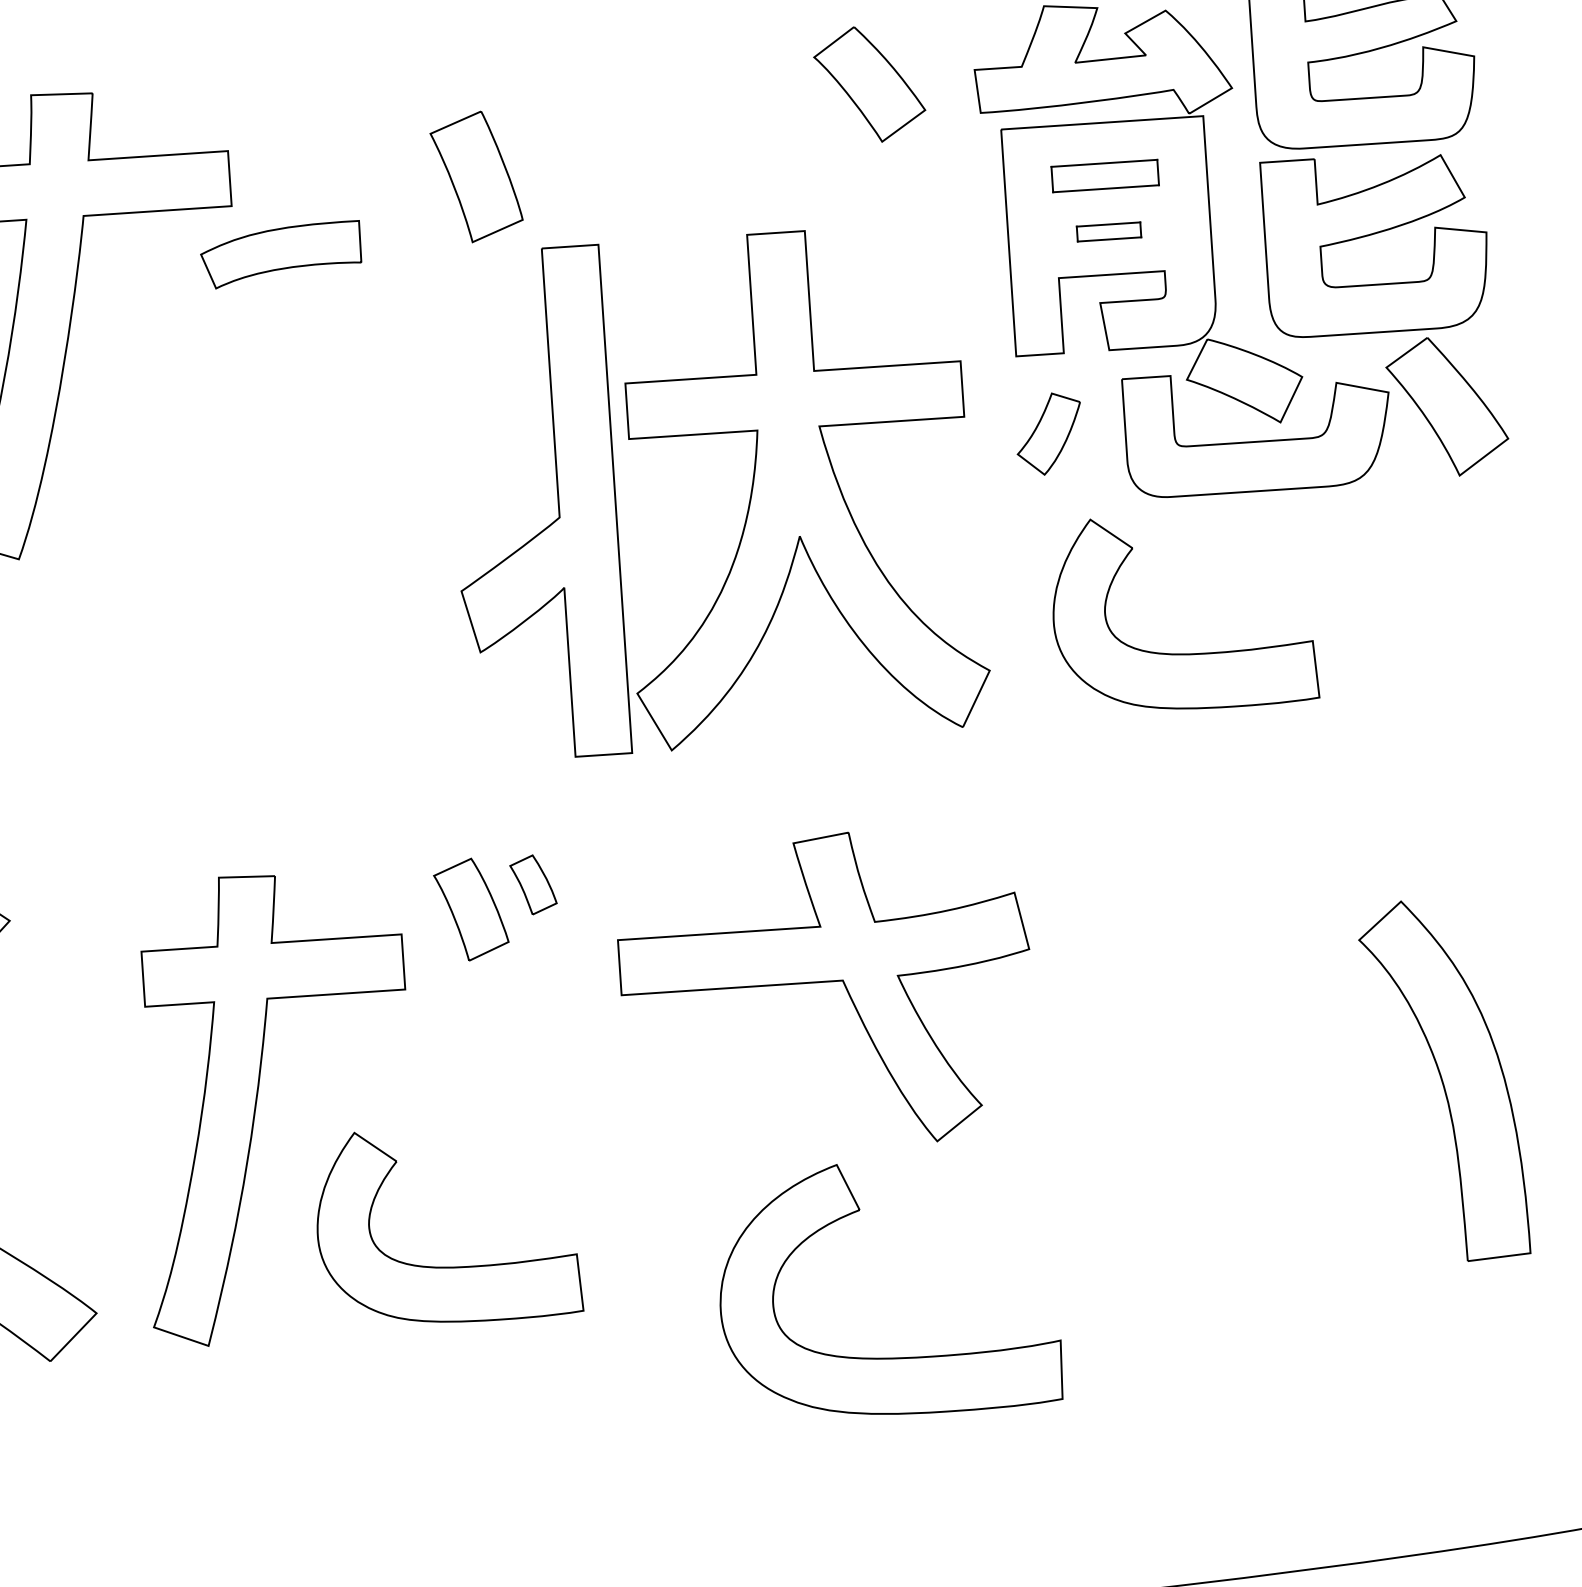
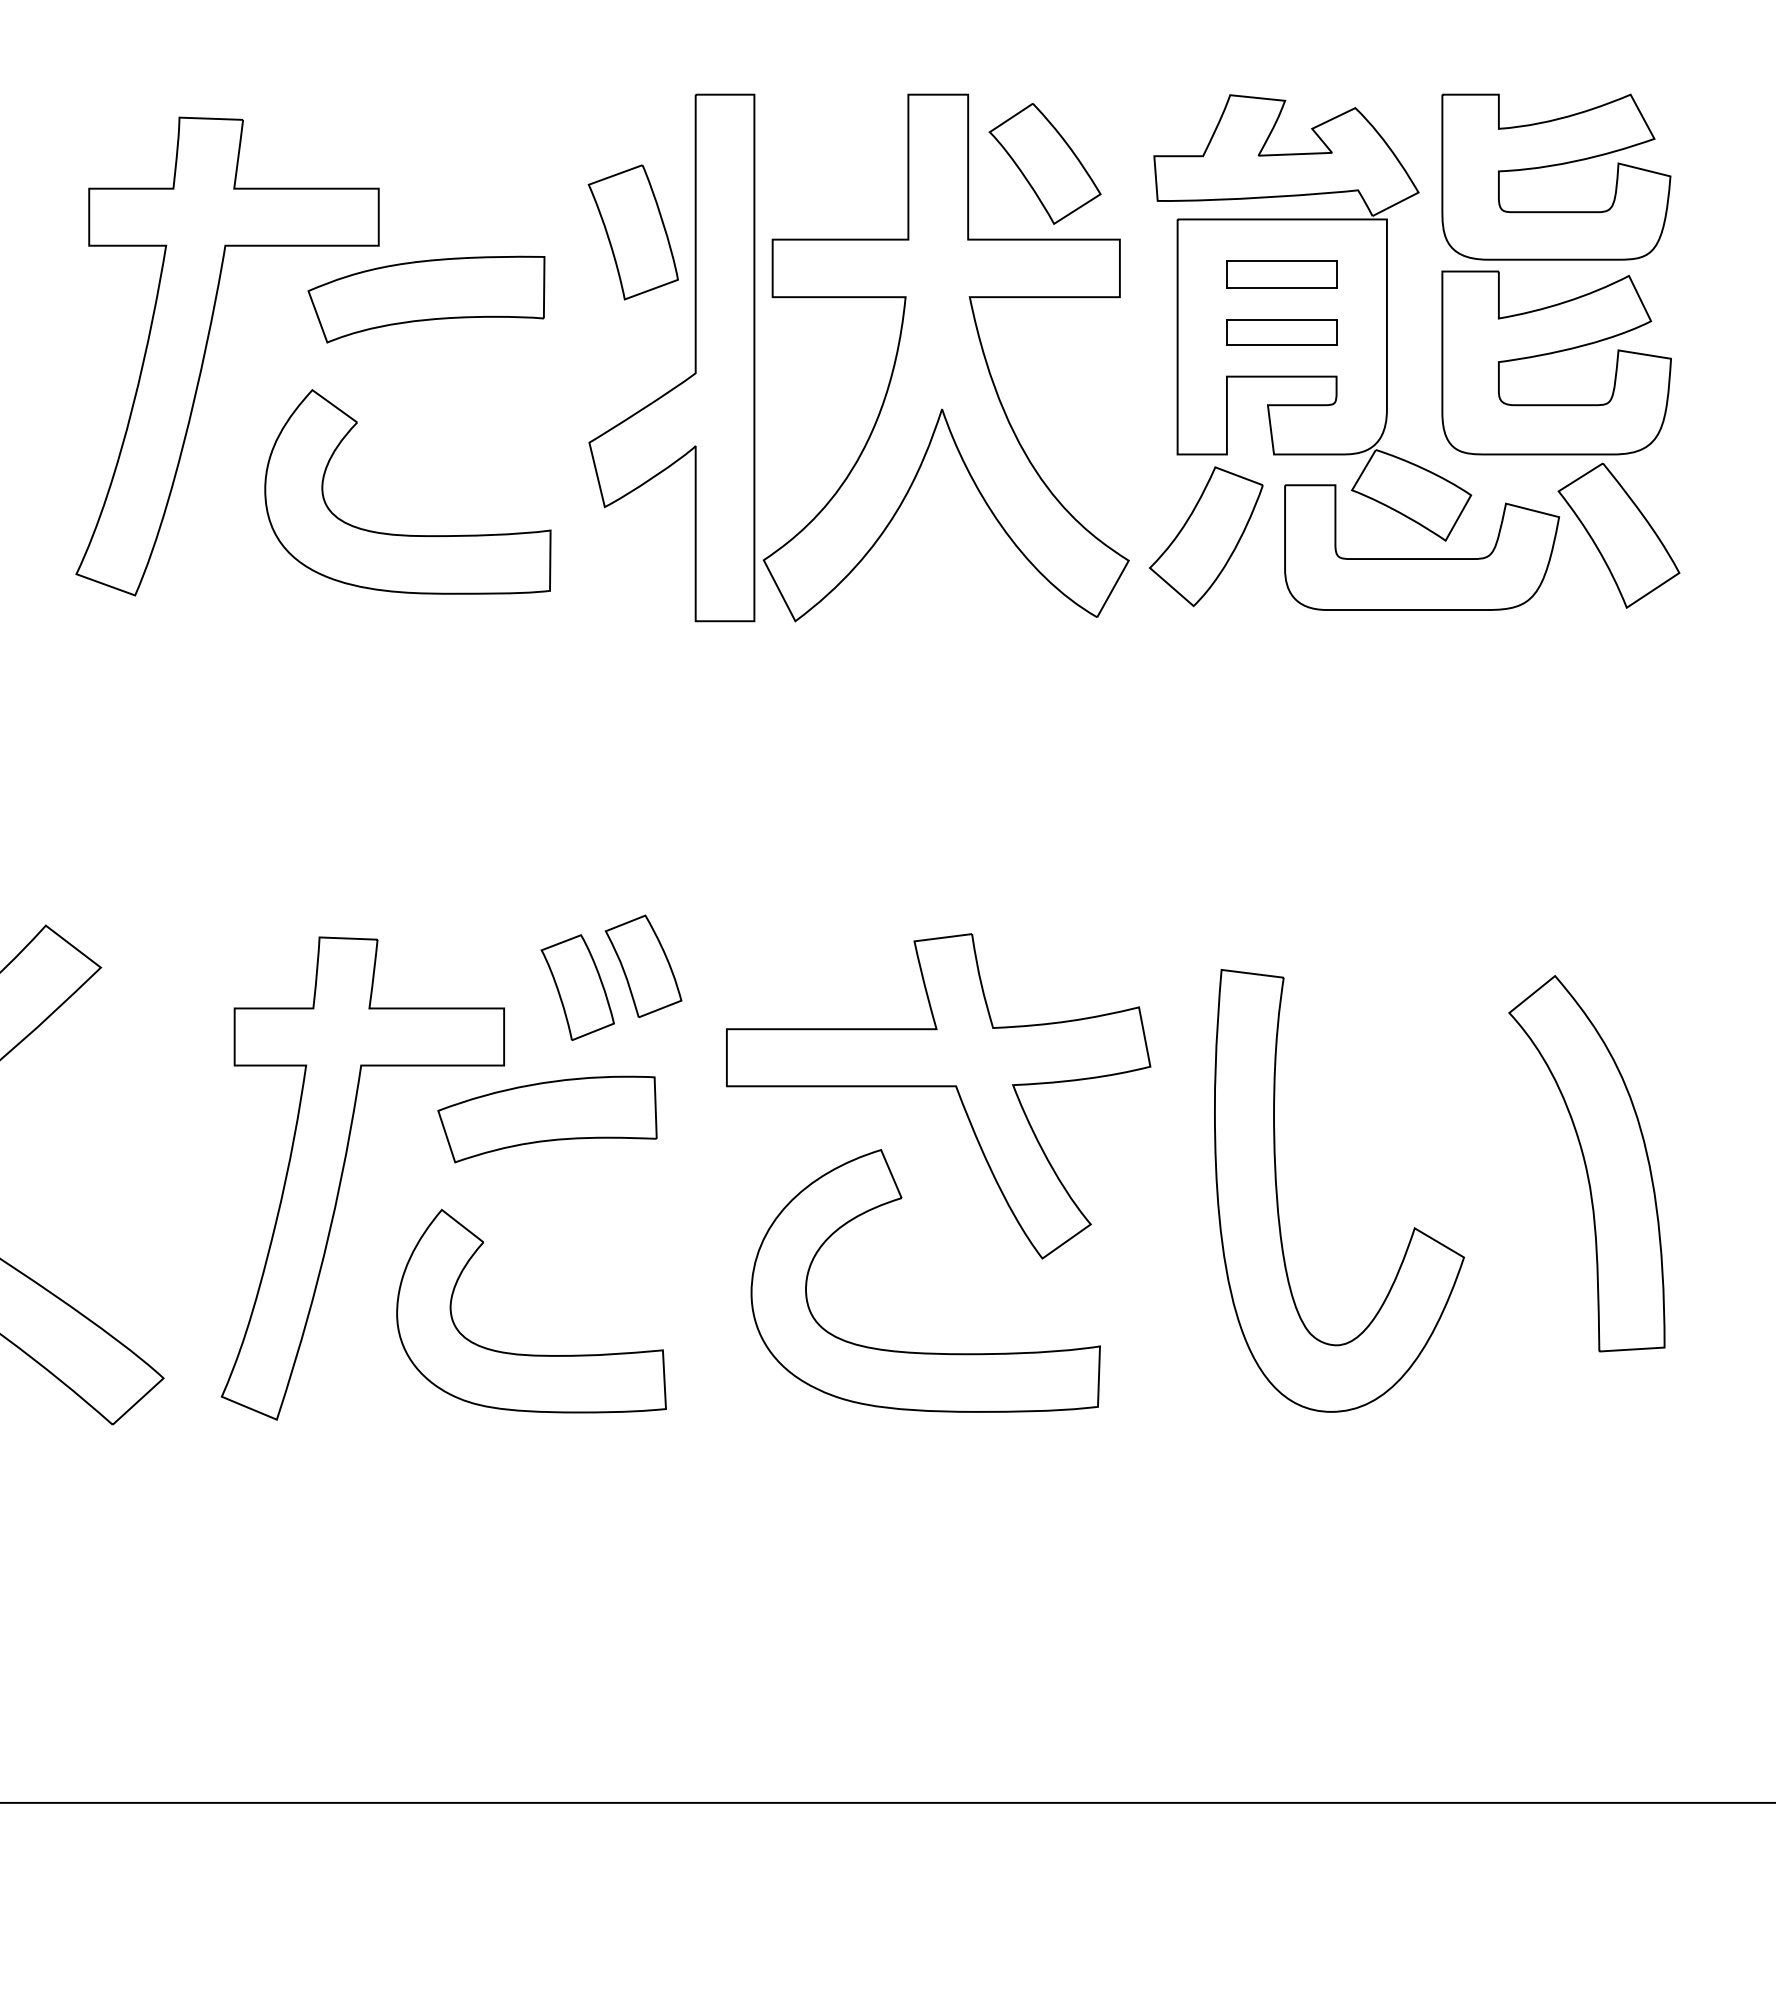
part: (1108, 232) -> (1281, 332), size x1.67
part: (281, 254) -> (426, 299), size x1.43
part: (1049, 433) -> (1206, 536), size x1.67
part: (277, 483) -> (407, 534), added
part: (749, 499) -> (892, 367), moved
part: (1177, 653) -> (1323, 771), removed
part: (533, 884) -> (643, 966), size x1.67
part: (450, 1038) -> (547, 1119), added
part: (1161, 1069) -> (1278, 1199), added
part: (1443, 1080) -> (1586, 1163), moved
part: (892, 1357) -> (925, 1352), moved

